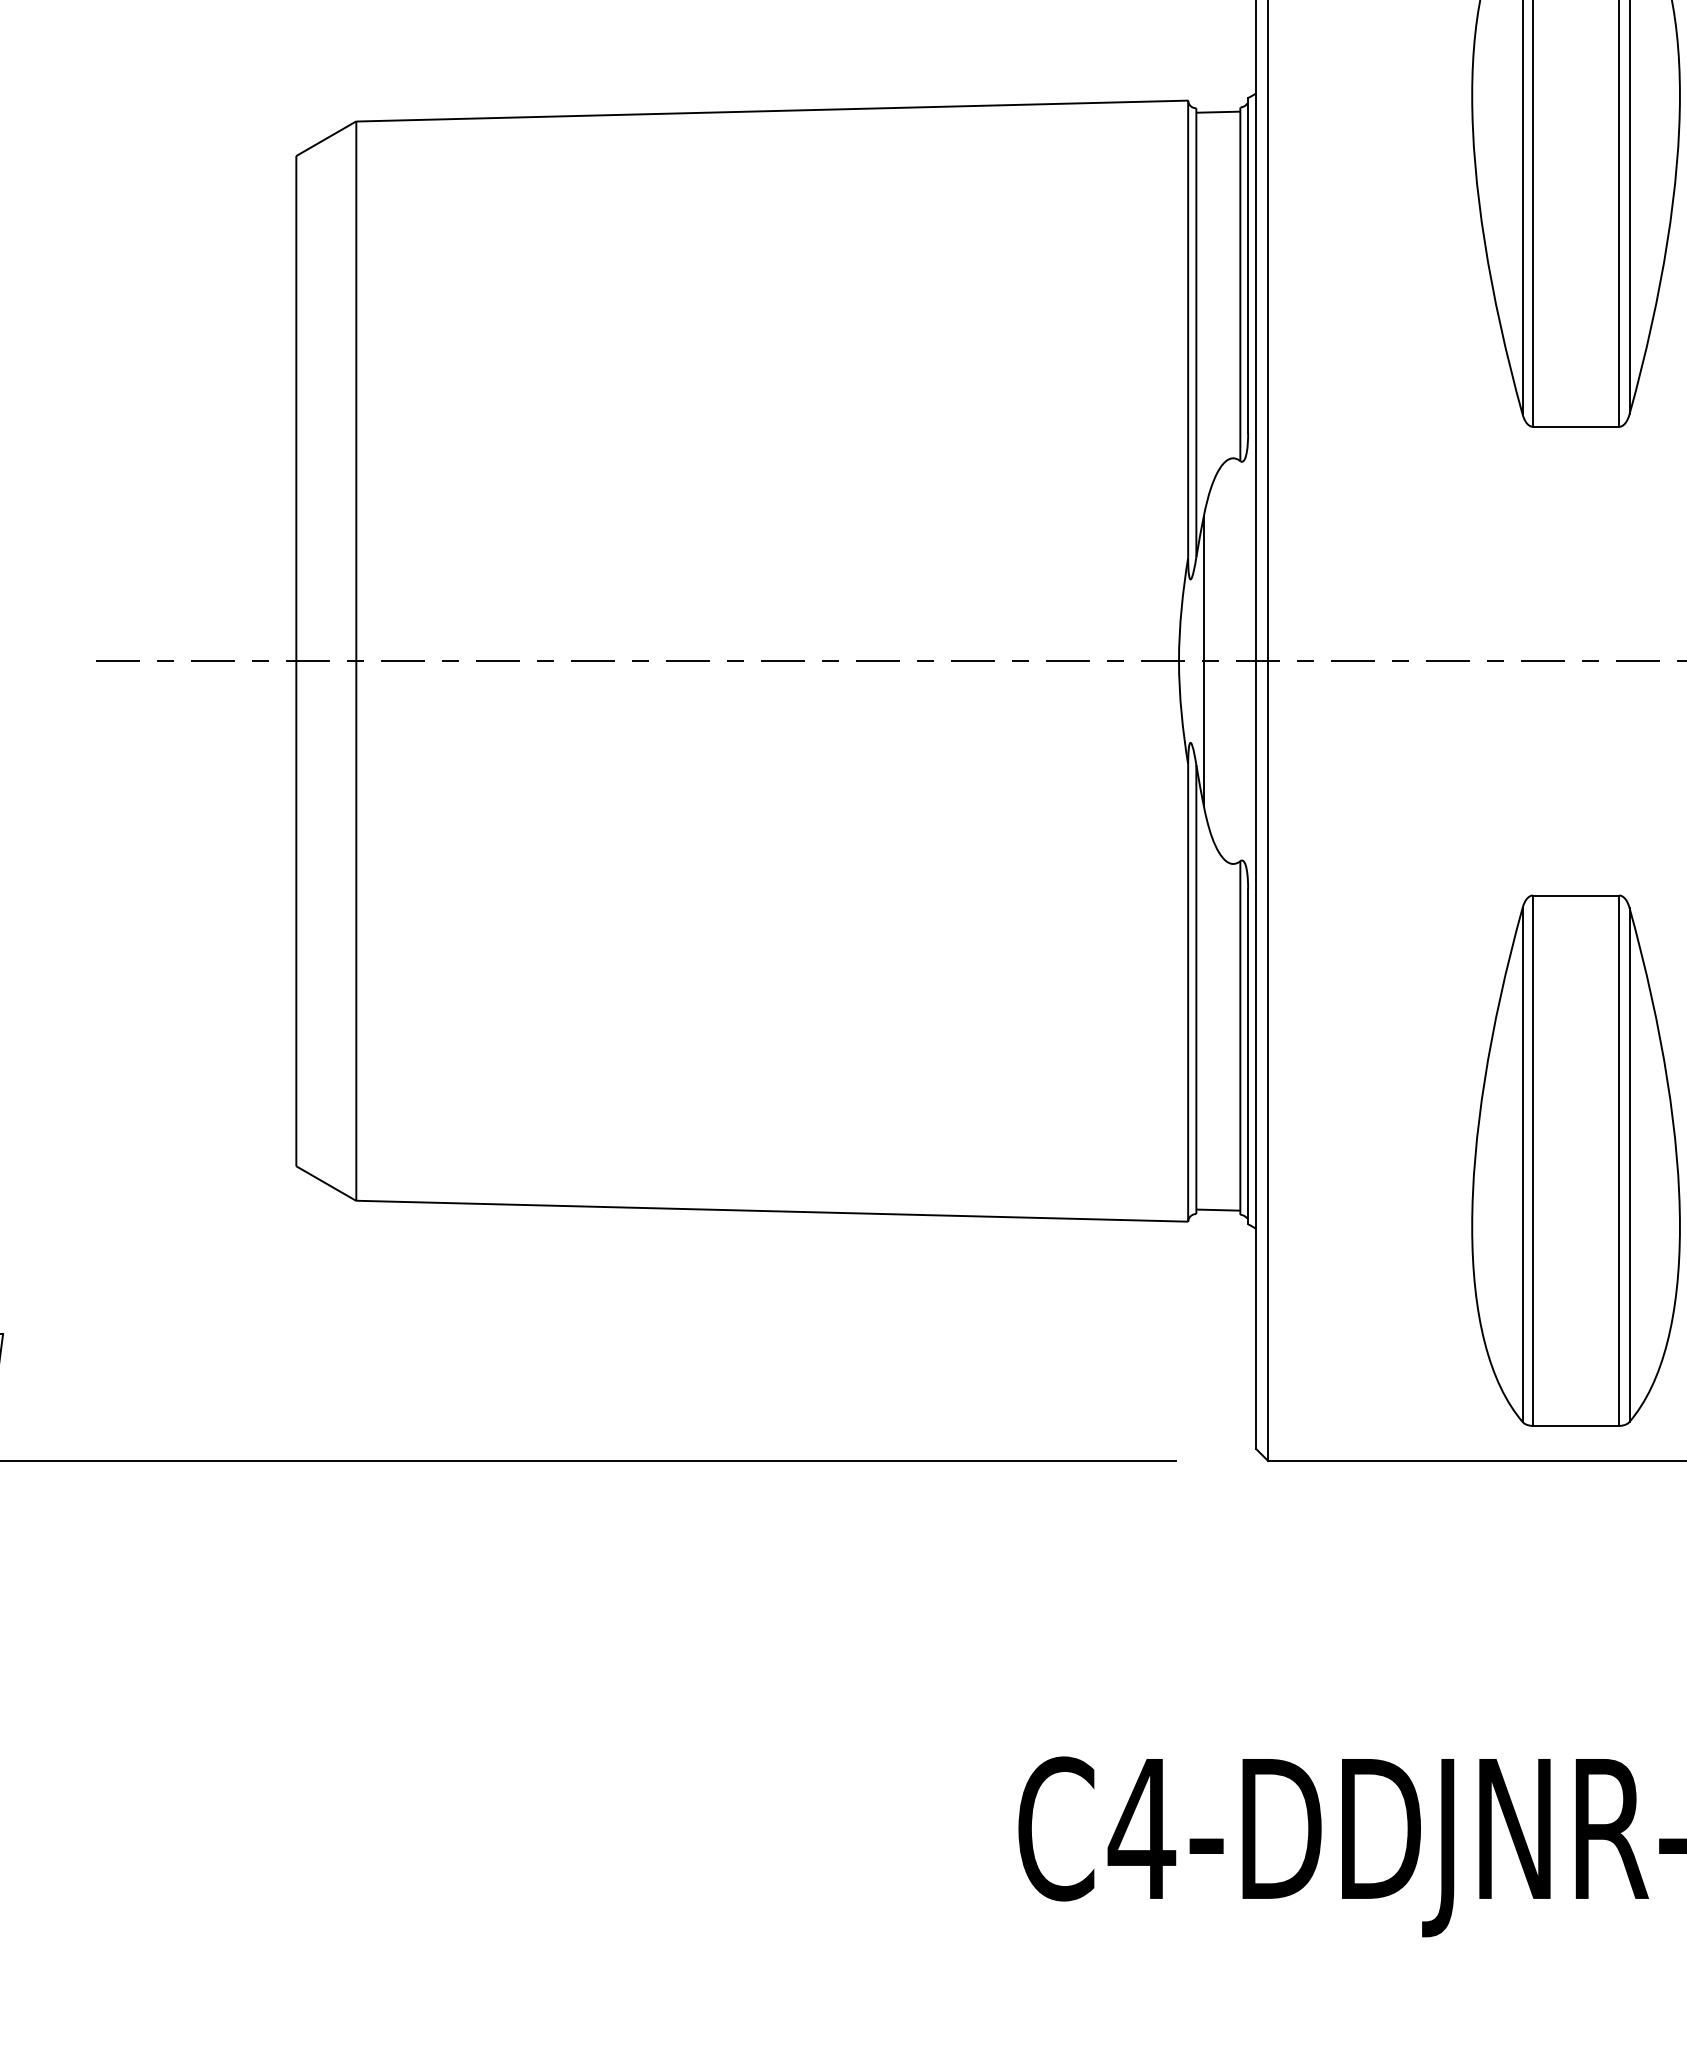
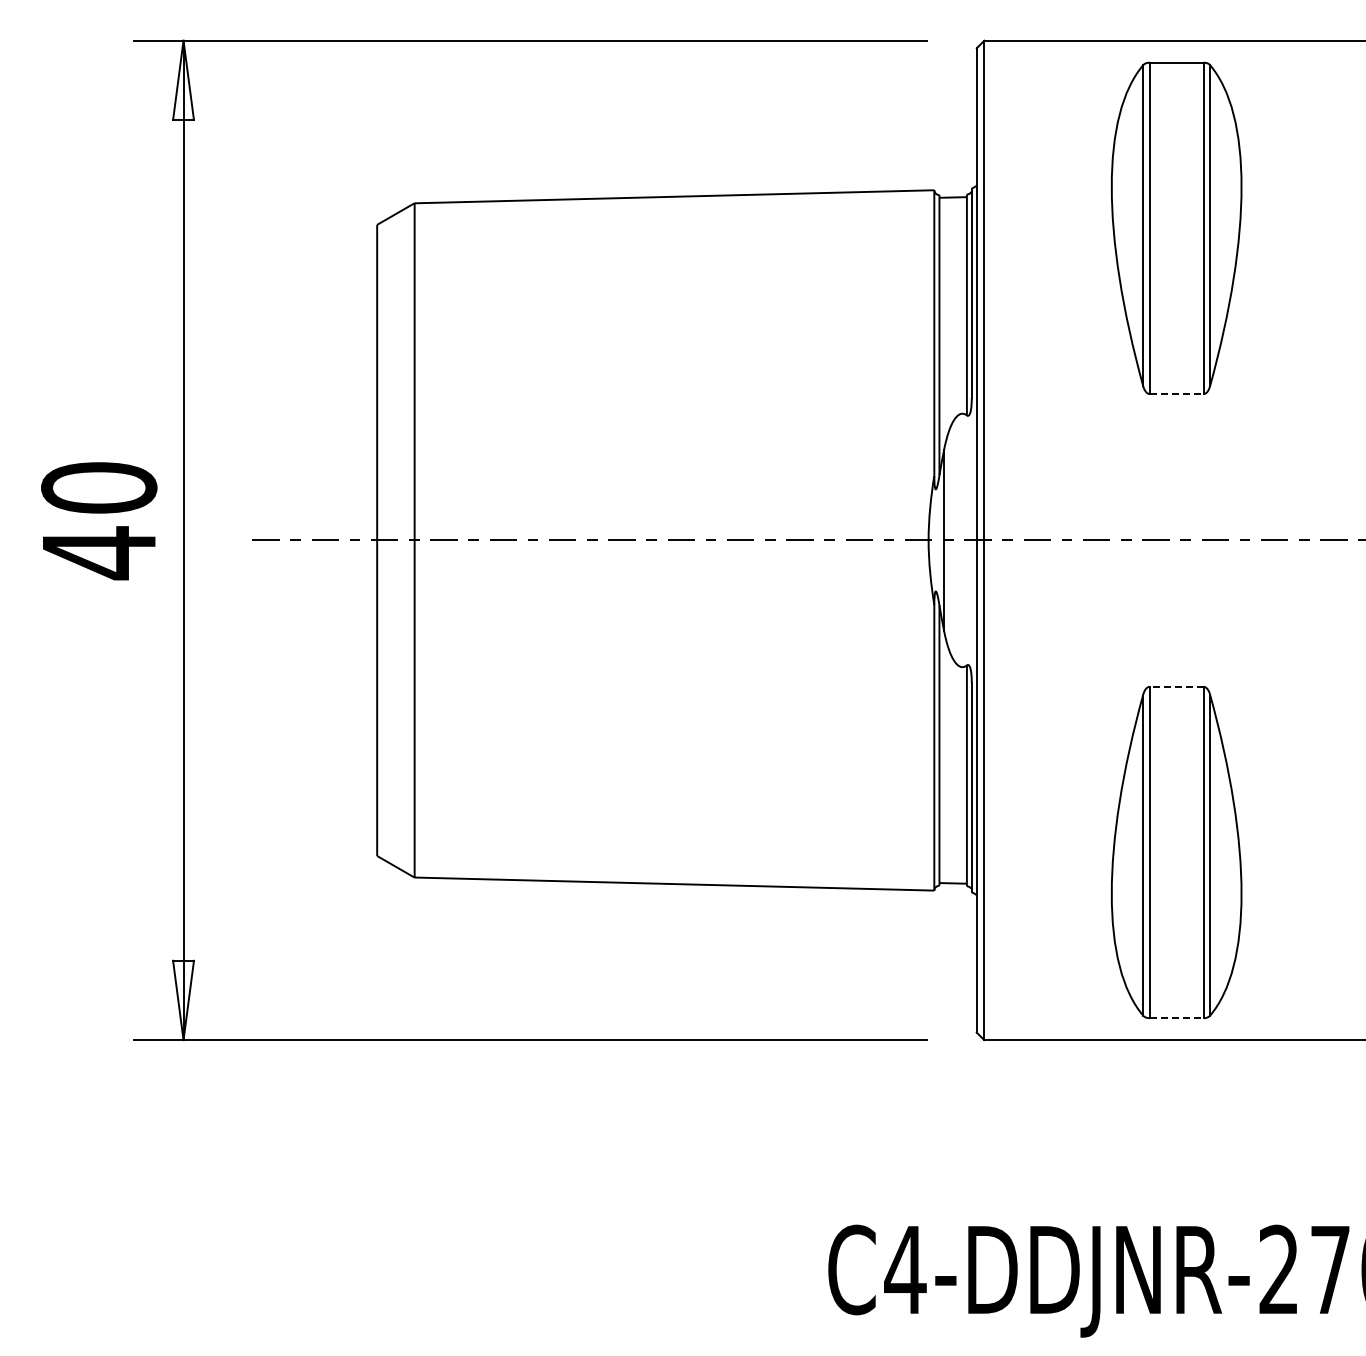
line: (1575, 427) -> (1176, 394), solid -> dashed
line: (1575, 894) -> (1176, 686), solid -> dashed
line: (1575, 1426) -> (1176, 1018), solid -> dashed

